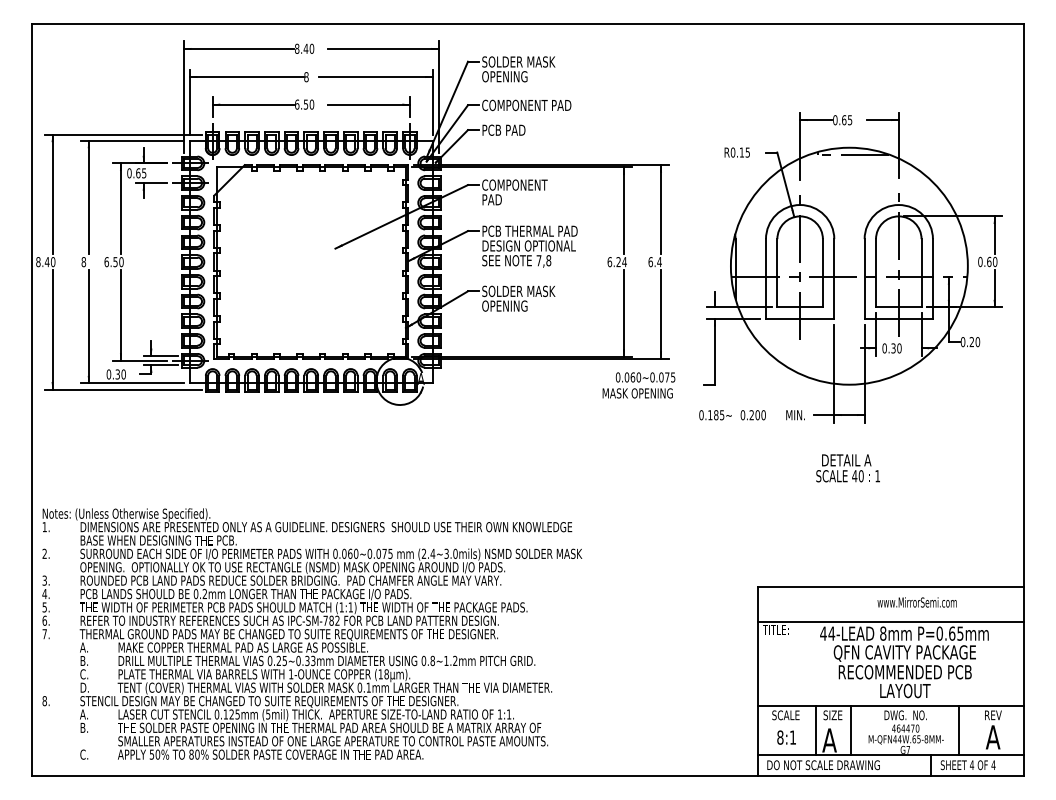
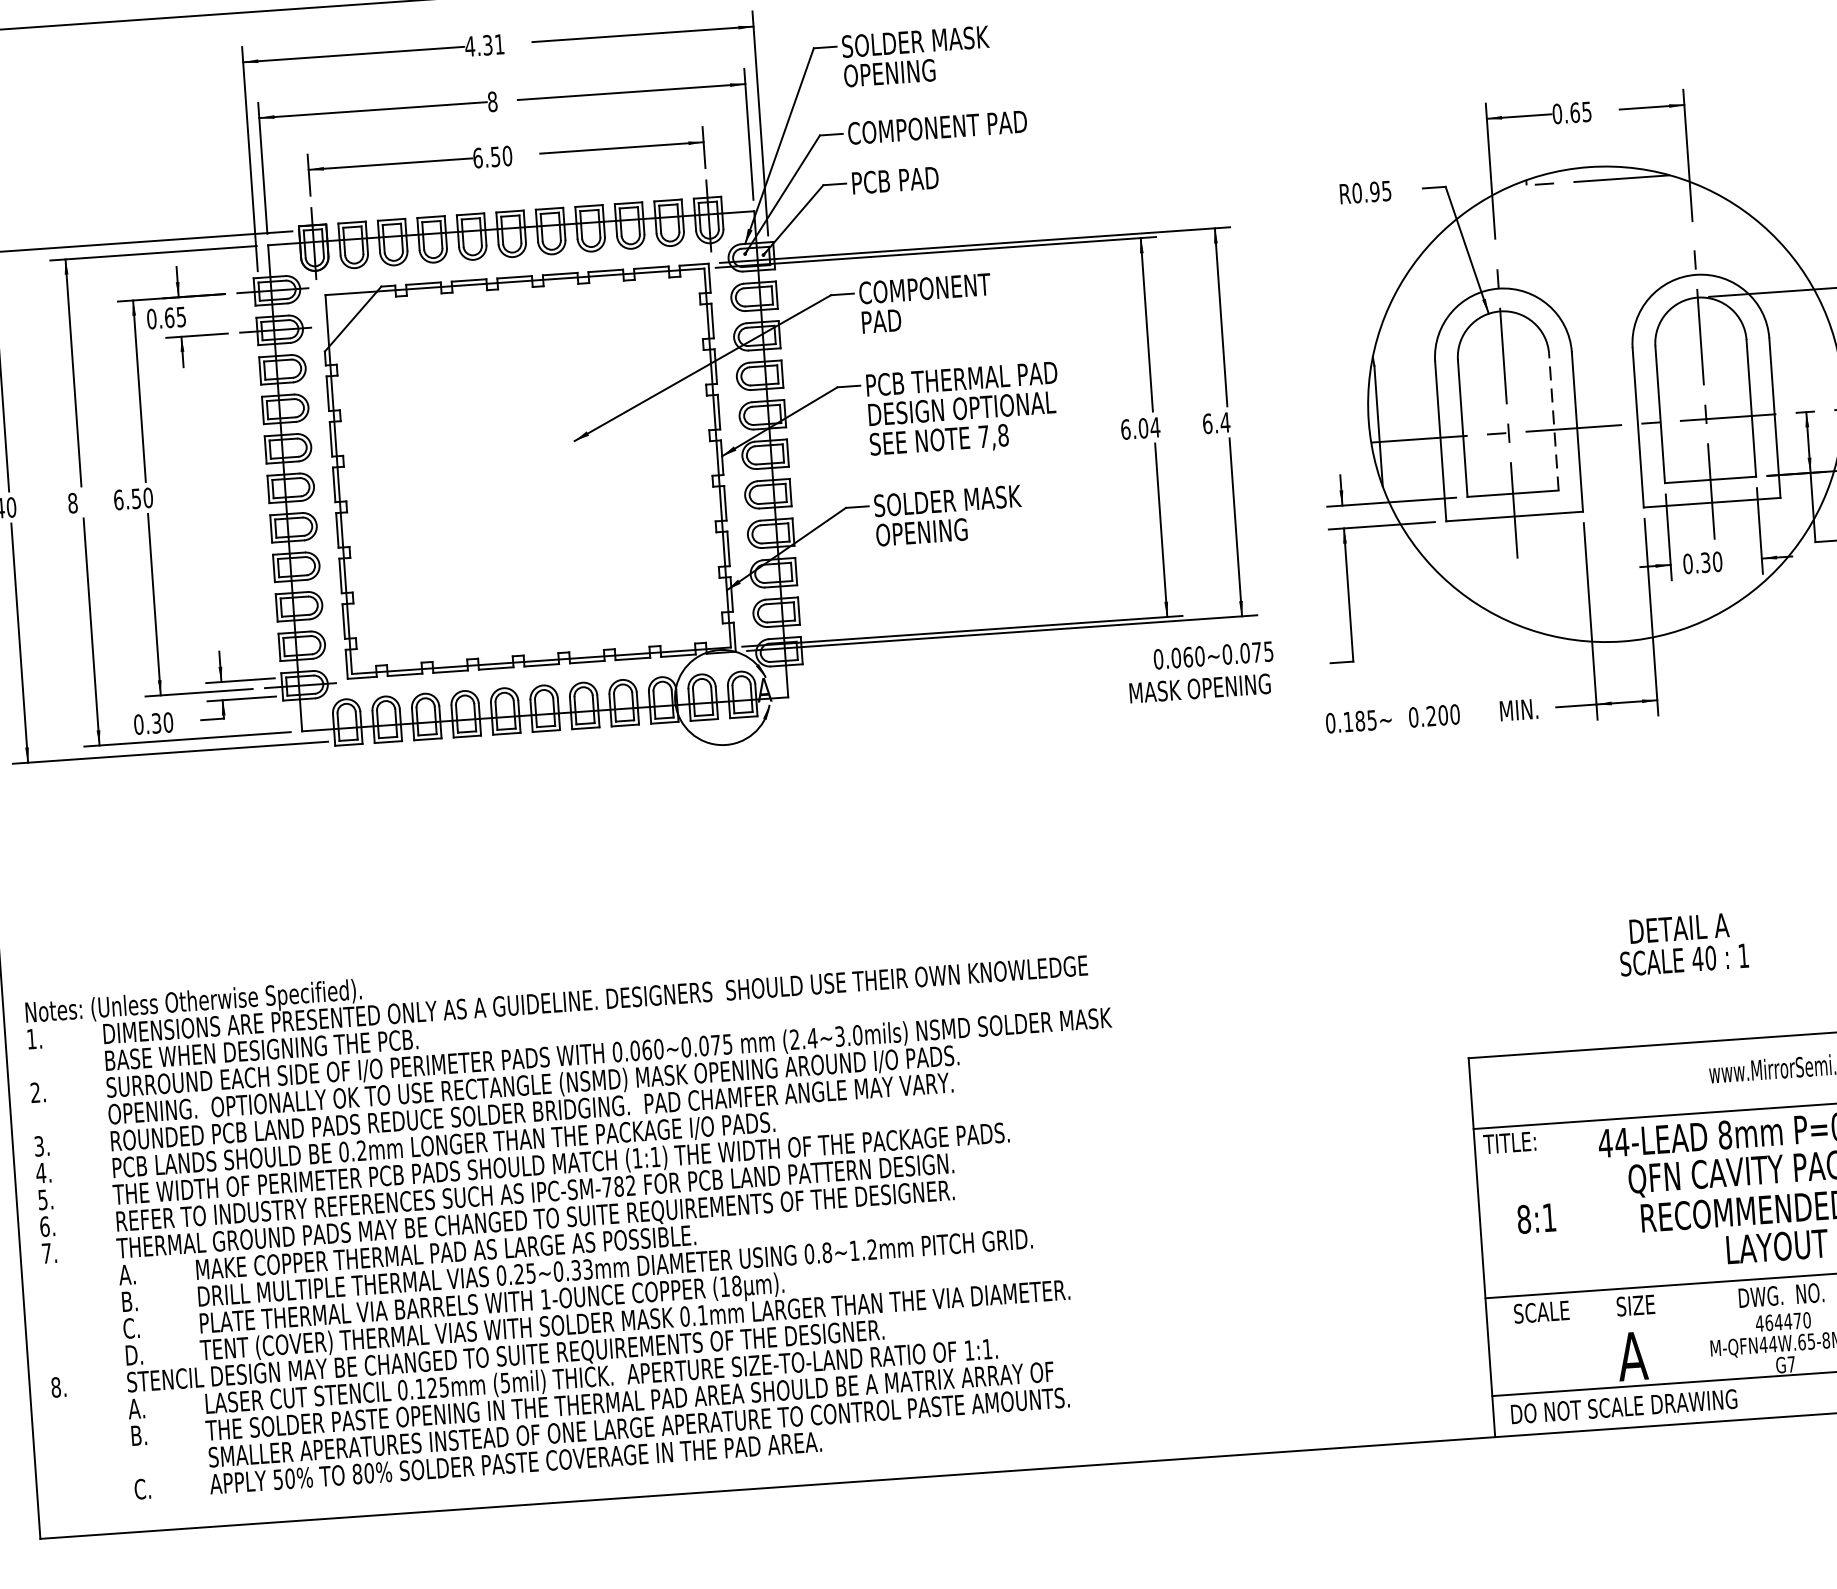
text: (304, 48) -> (484, 44), 8.40 -> 4.31
text: (741, 152) -> (1373, 191), R0.15 -> R0.95
text: (618, 262) -> (1143, 429), 6.24 -> 6.04
line: (822, 272) -> (1552, 420), solid -> dashed
text: (847, 468) -> (1682, 944), moved
line: (815, 730) -> (1603, 1338), removed
line: (850, 730) -> (1673, 1333), removed
text: (786, 737) -> (1536, 1218), moved

